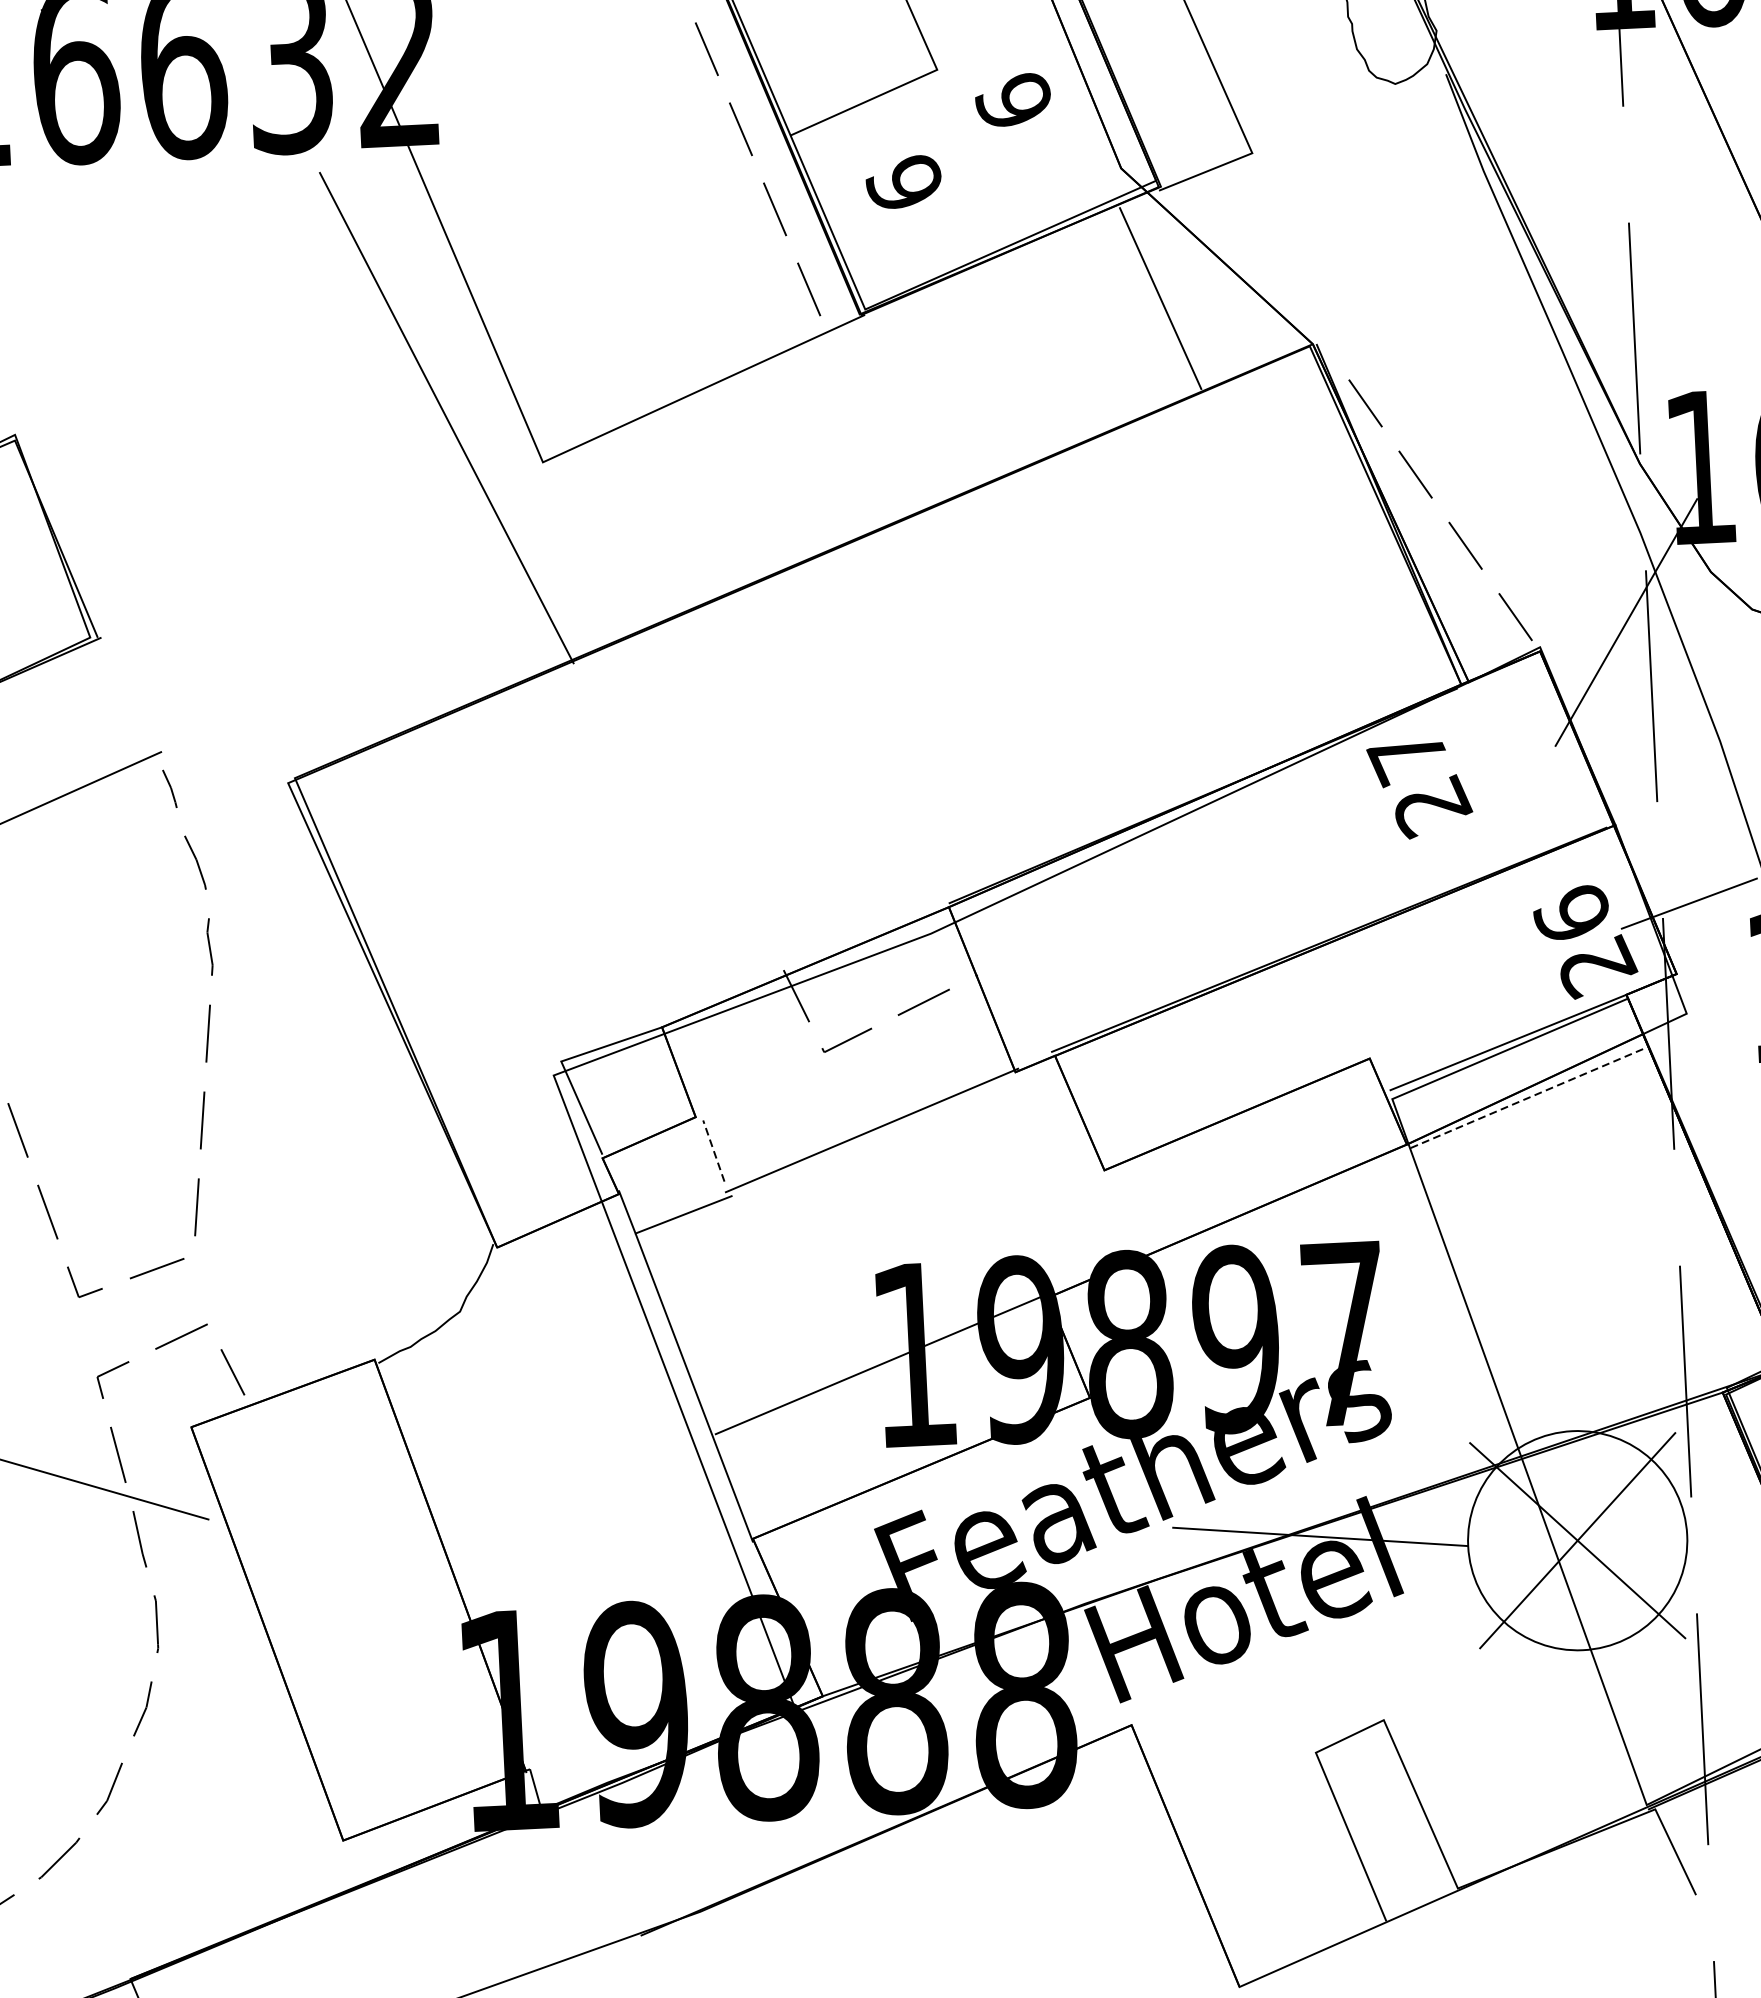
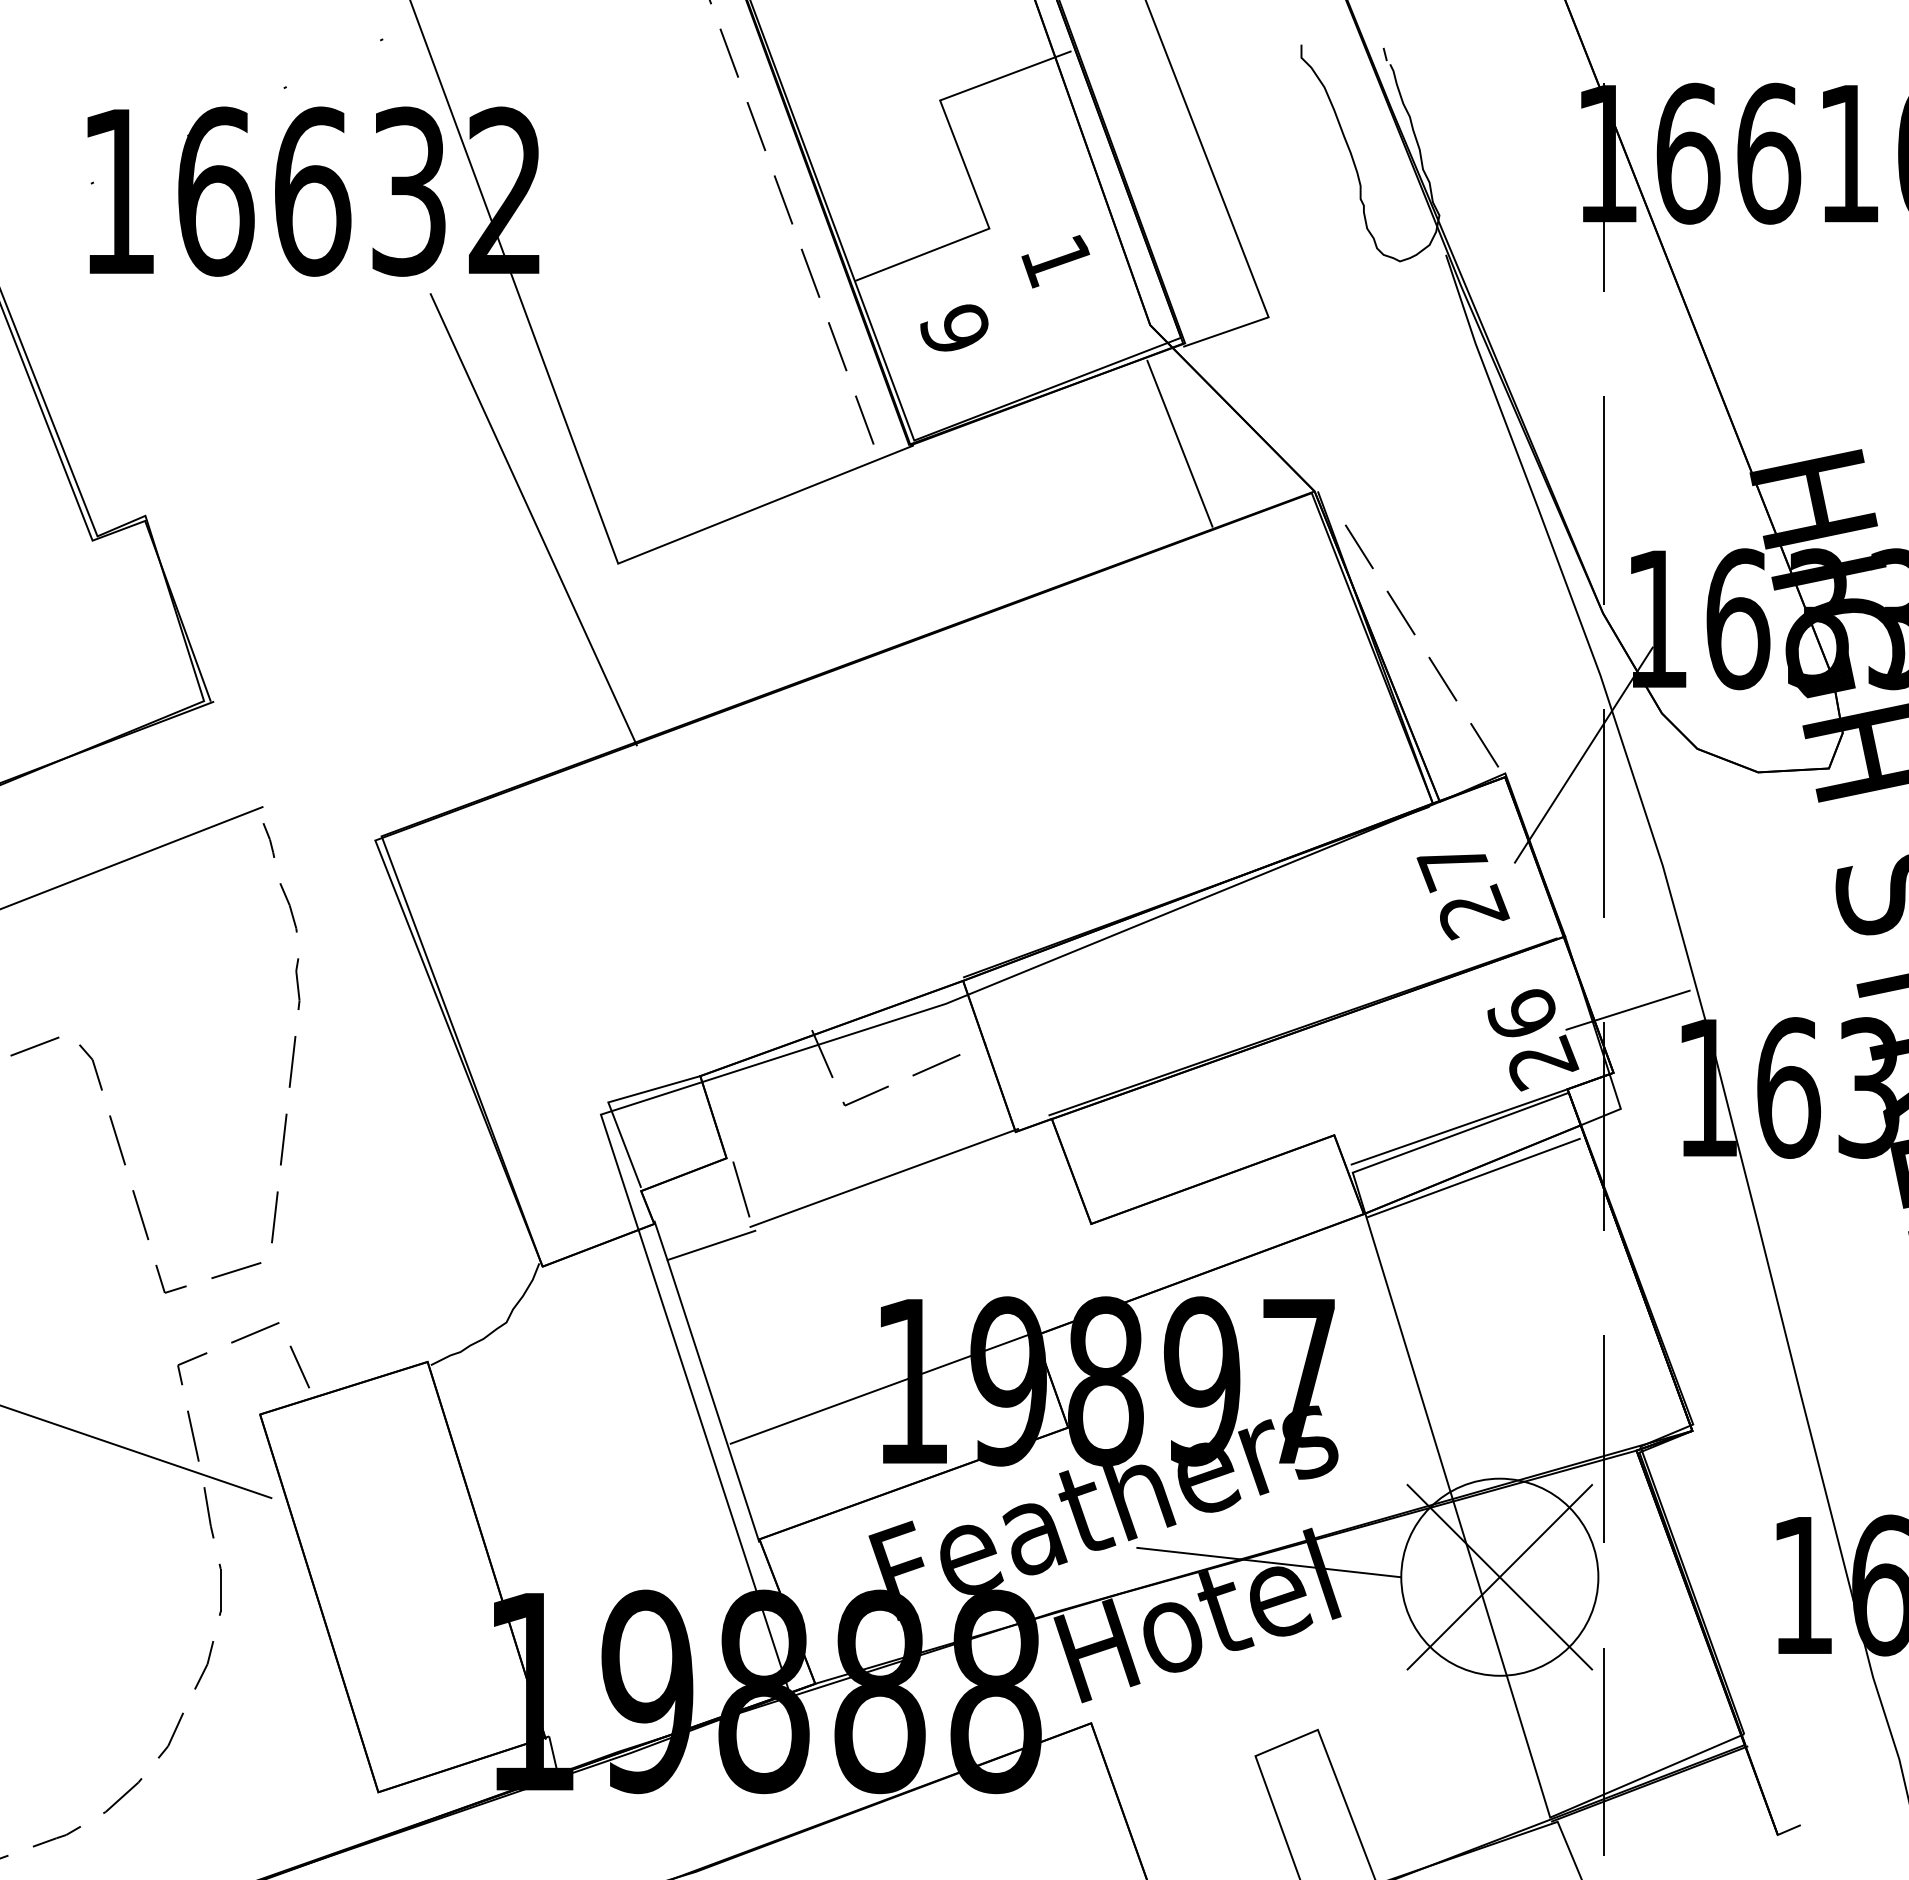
text: (1012, 102) -> (1055, 261), 9 -> 1
text: (1419, 791) -> (1462, 897), moved
line: (1526, 1097) -> (1473, 1177), dashed -> solid
line: (713, 1151) -> (741, 1189), dashed -> solid

